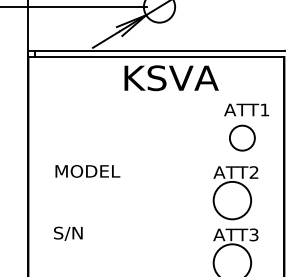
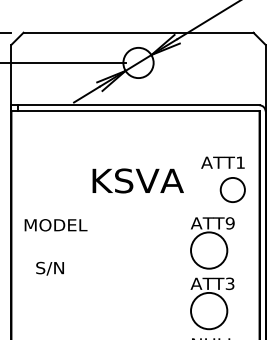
text: (170, 77) -> (137, 180), moved
circle: (242, 137) -> (232, 189), moved
text: (87, 171) -> (55, 225), moved
text: (253, 172) -> (229, 223), ATT2 -> ATT9
text: (67, 233) -> (49, 268), moved

